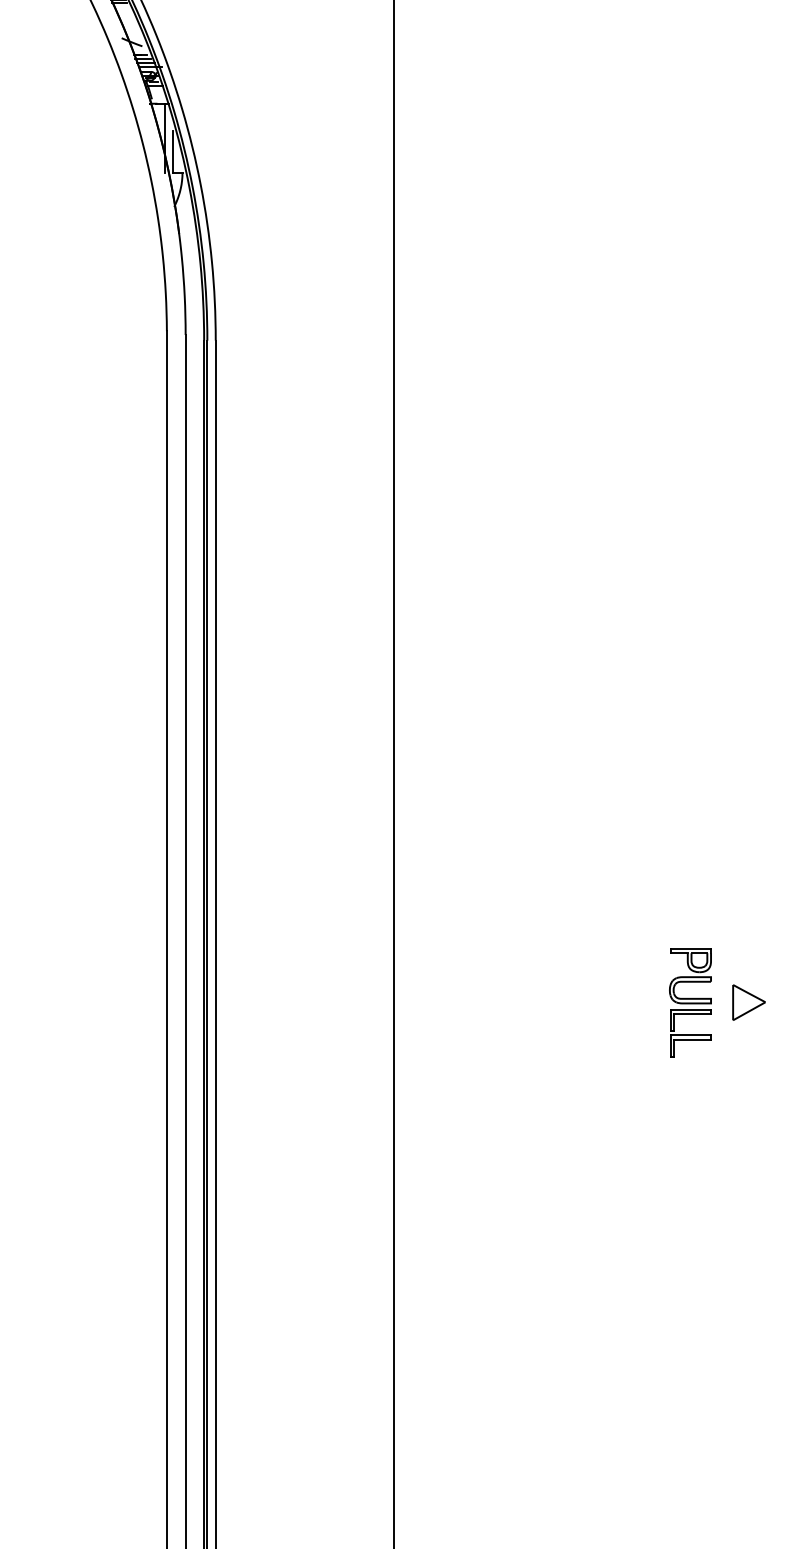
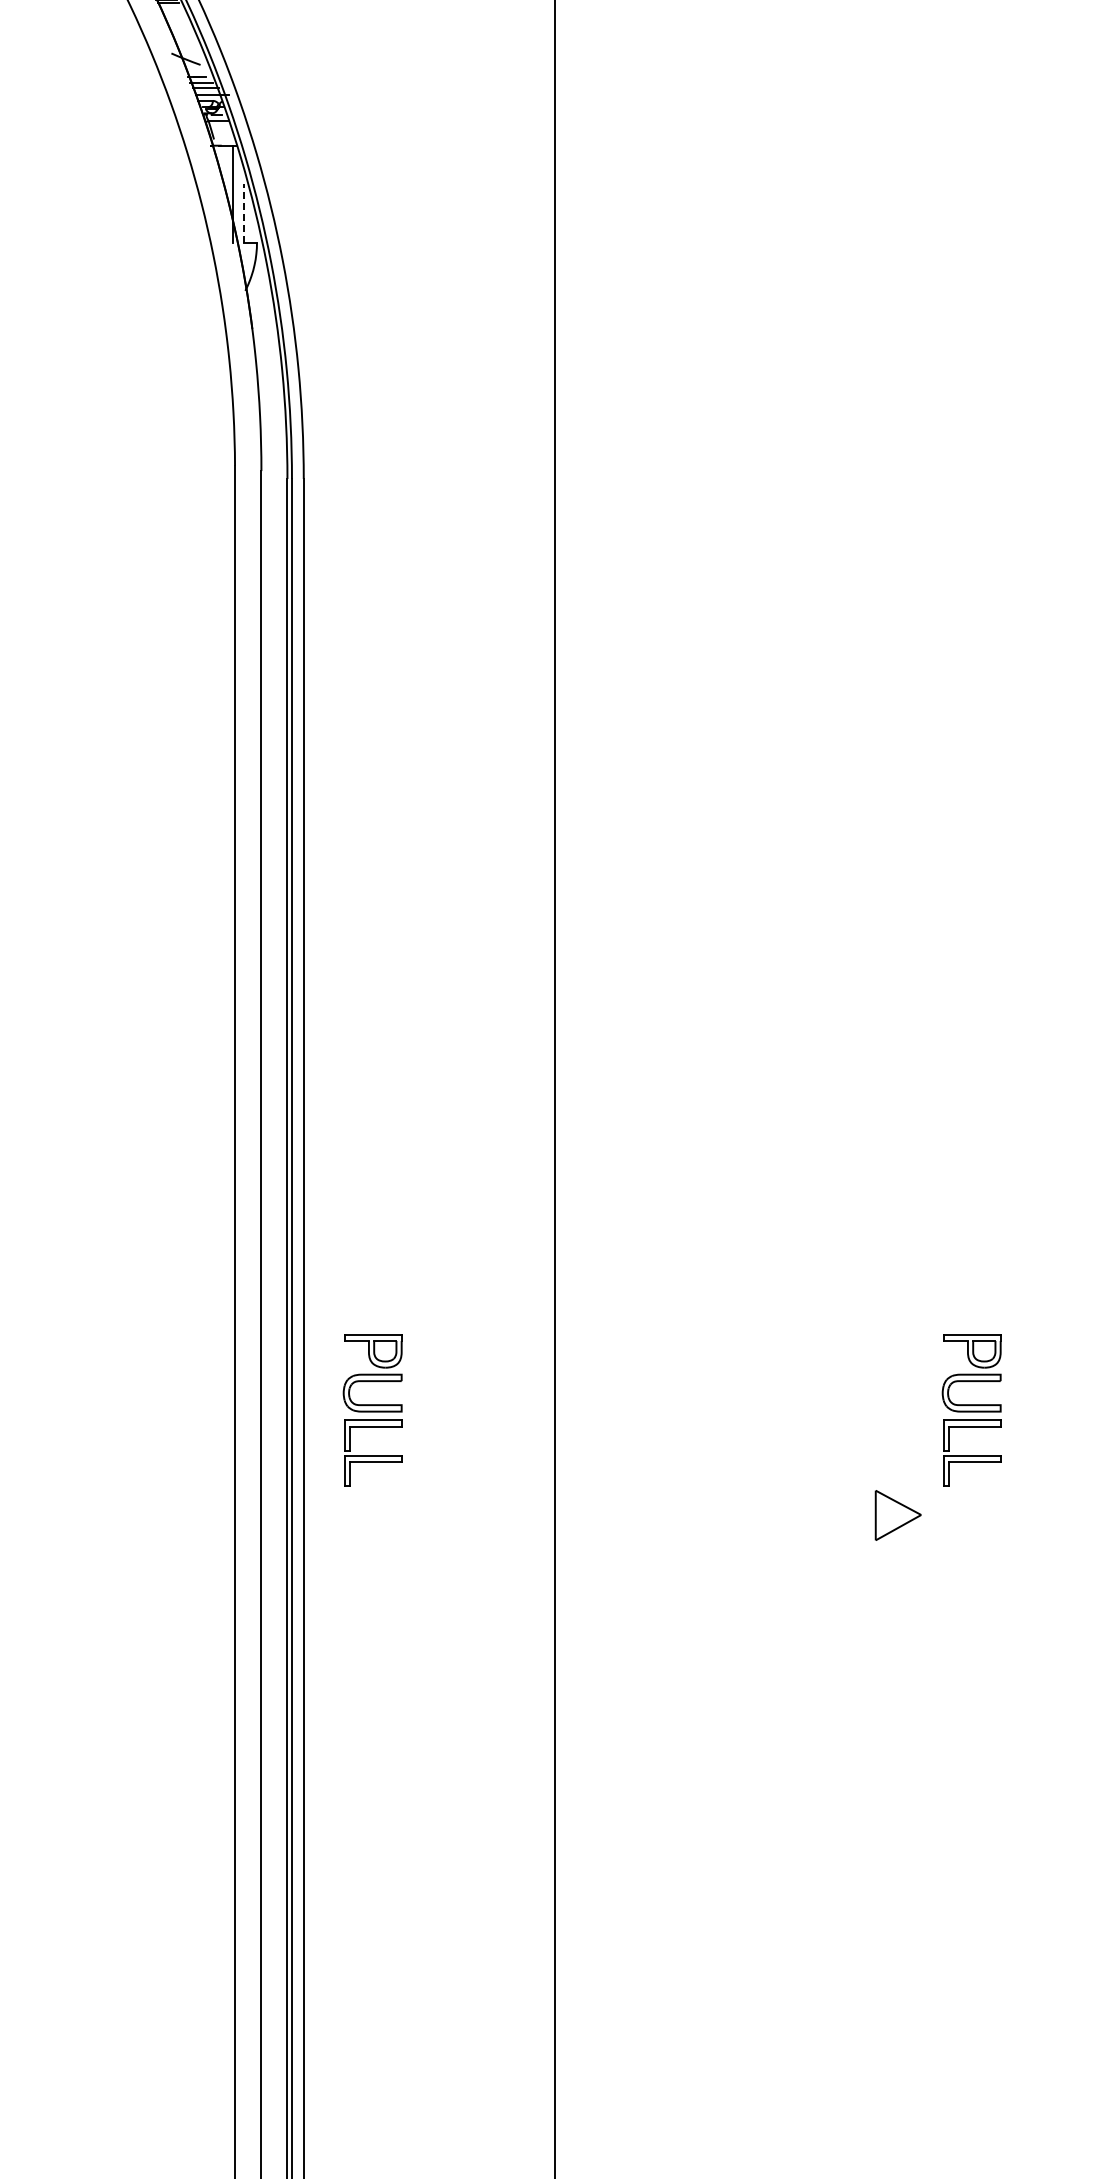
line: (173, 151) -> (244, 213), solid -> dashed
part: (264, 1002) -> (372, 1410), added
part: (748, 1002) -> (897, 1515), moved

